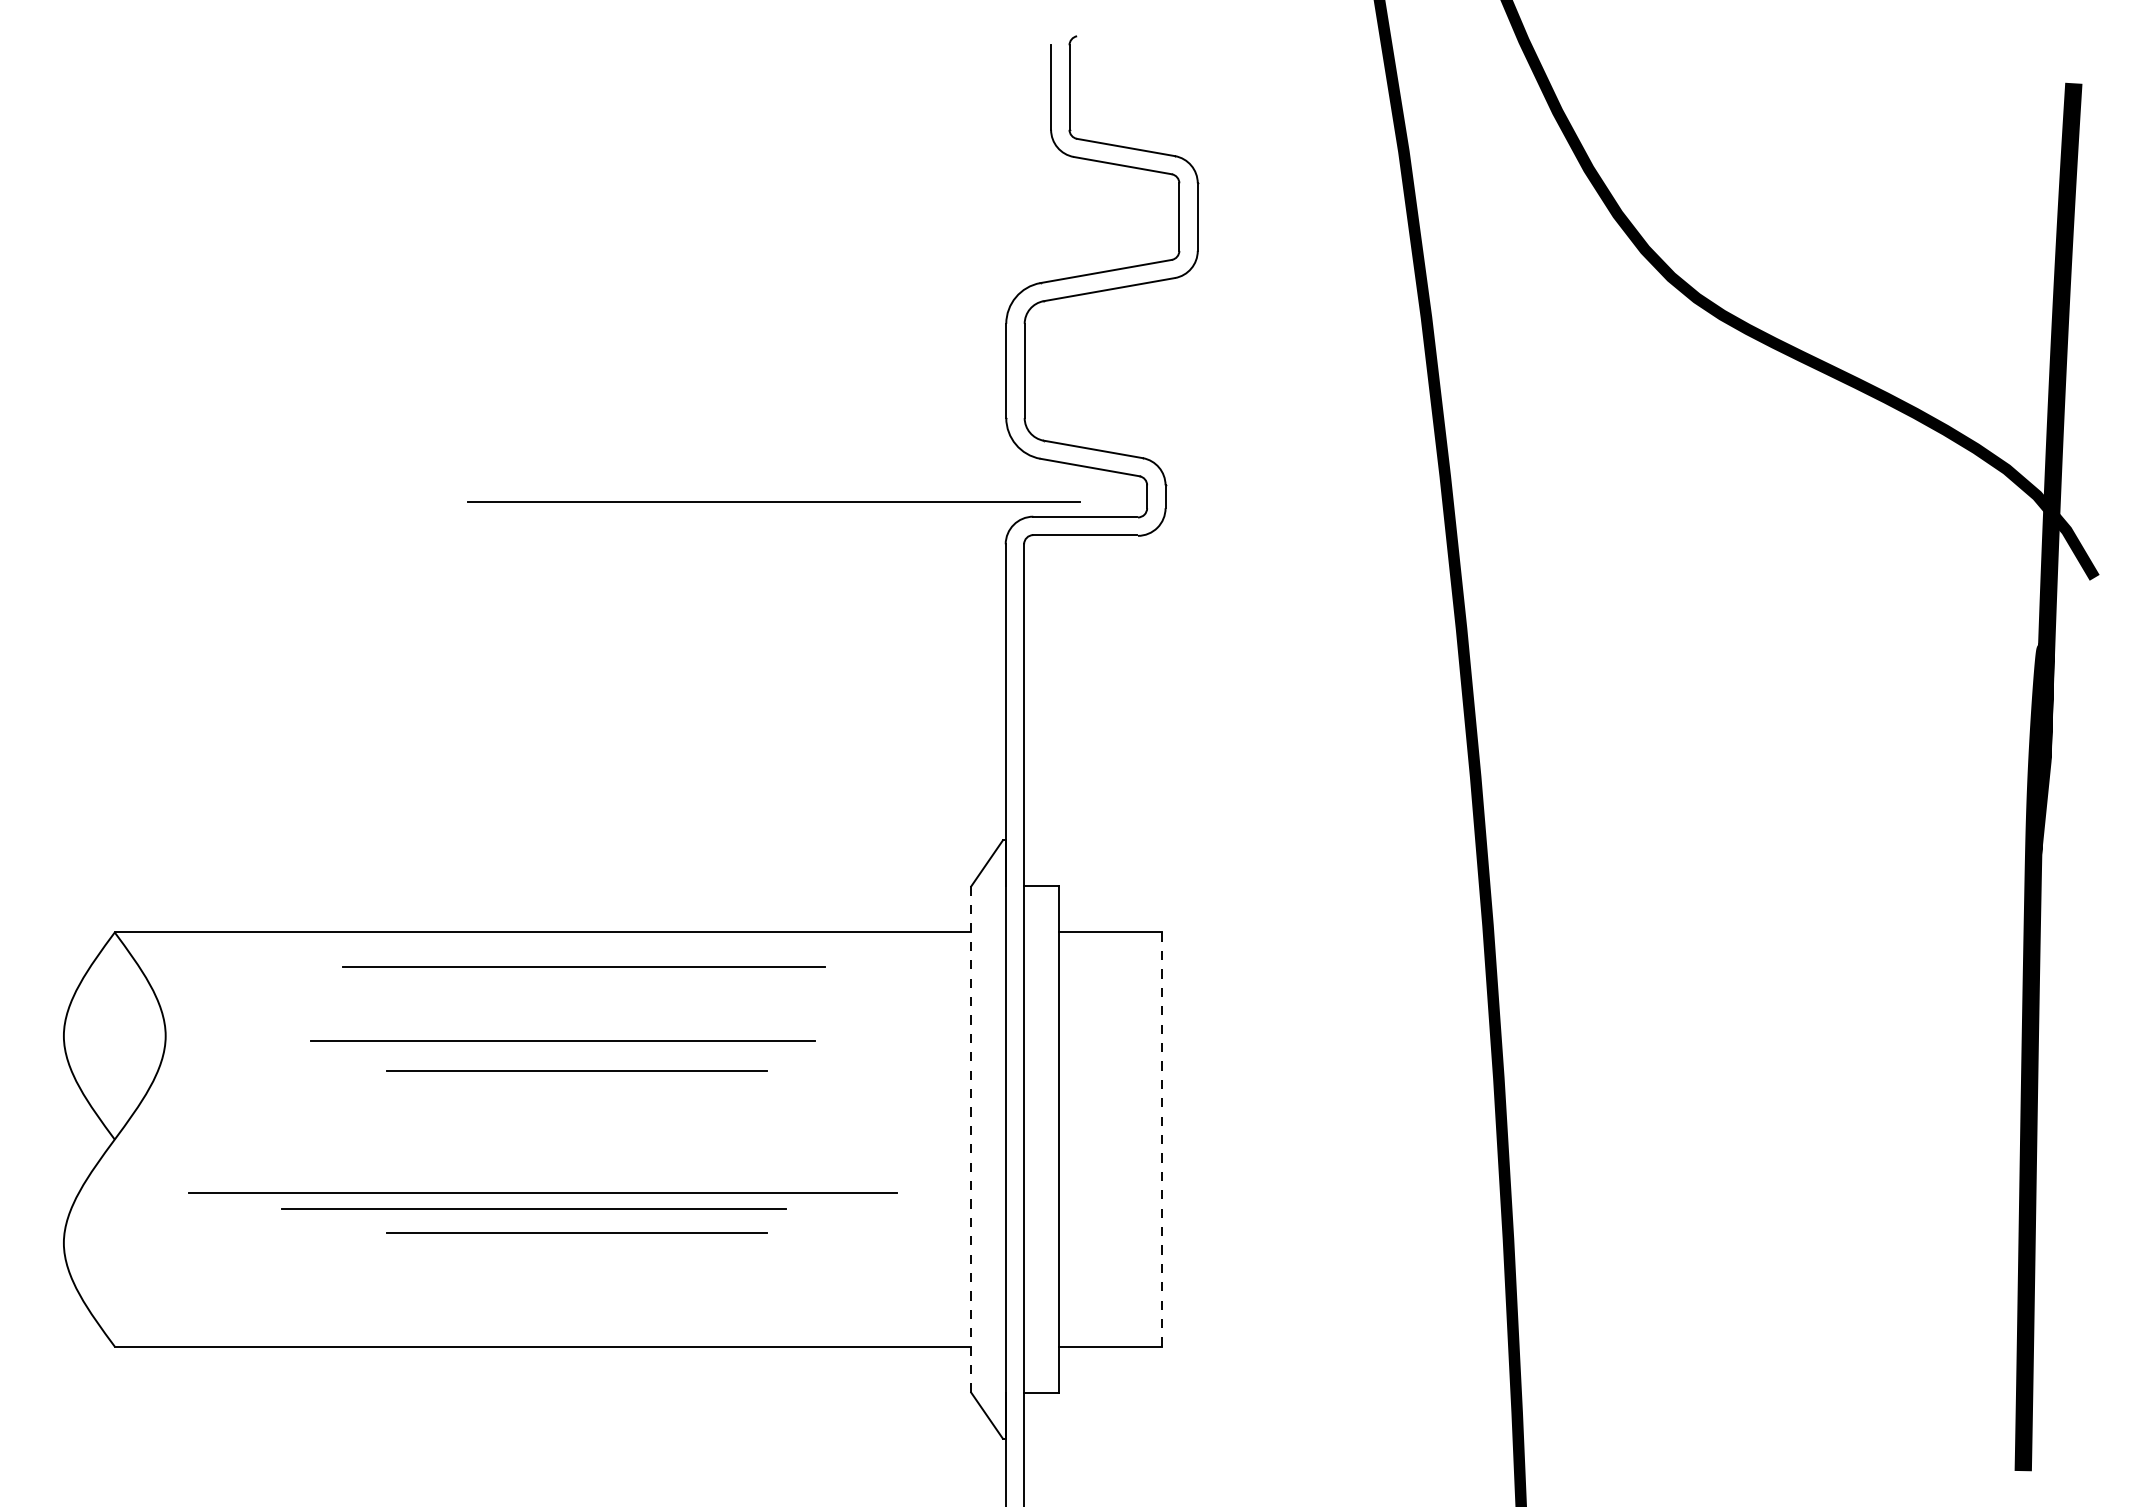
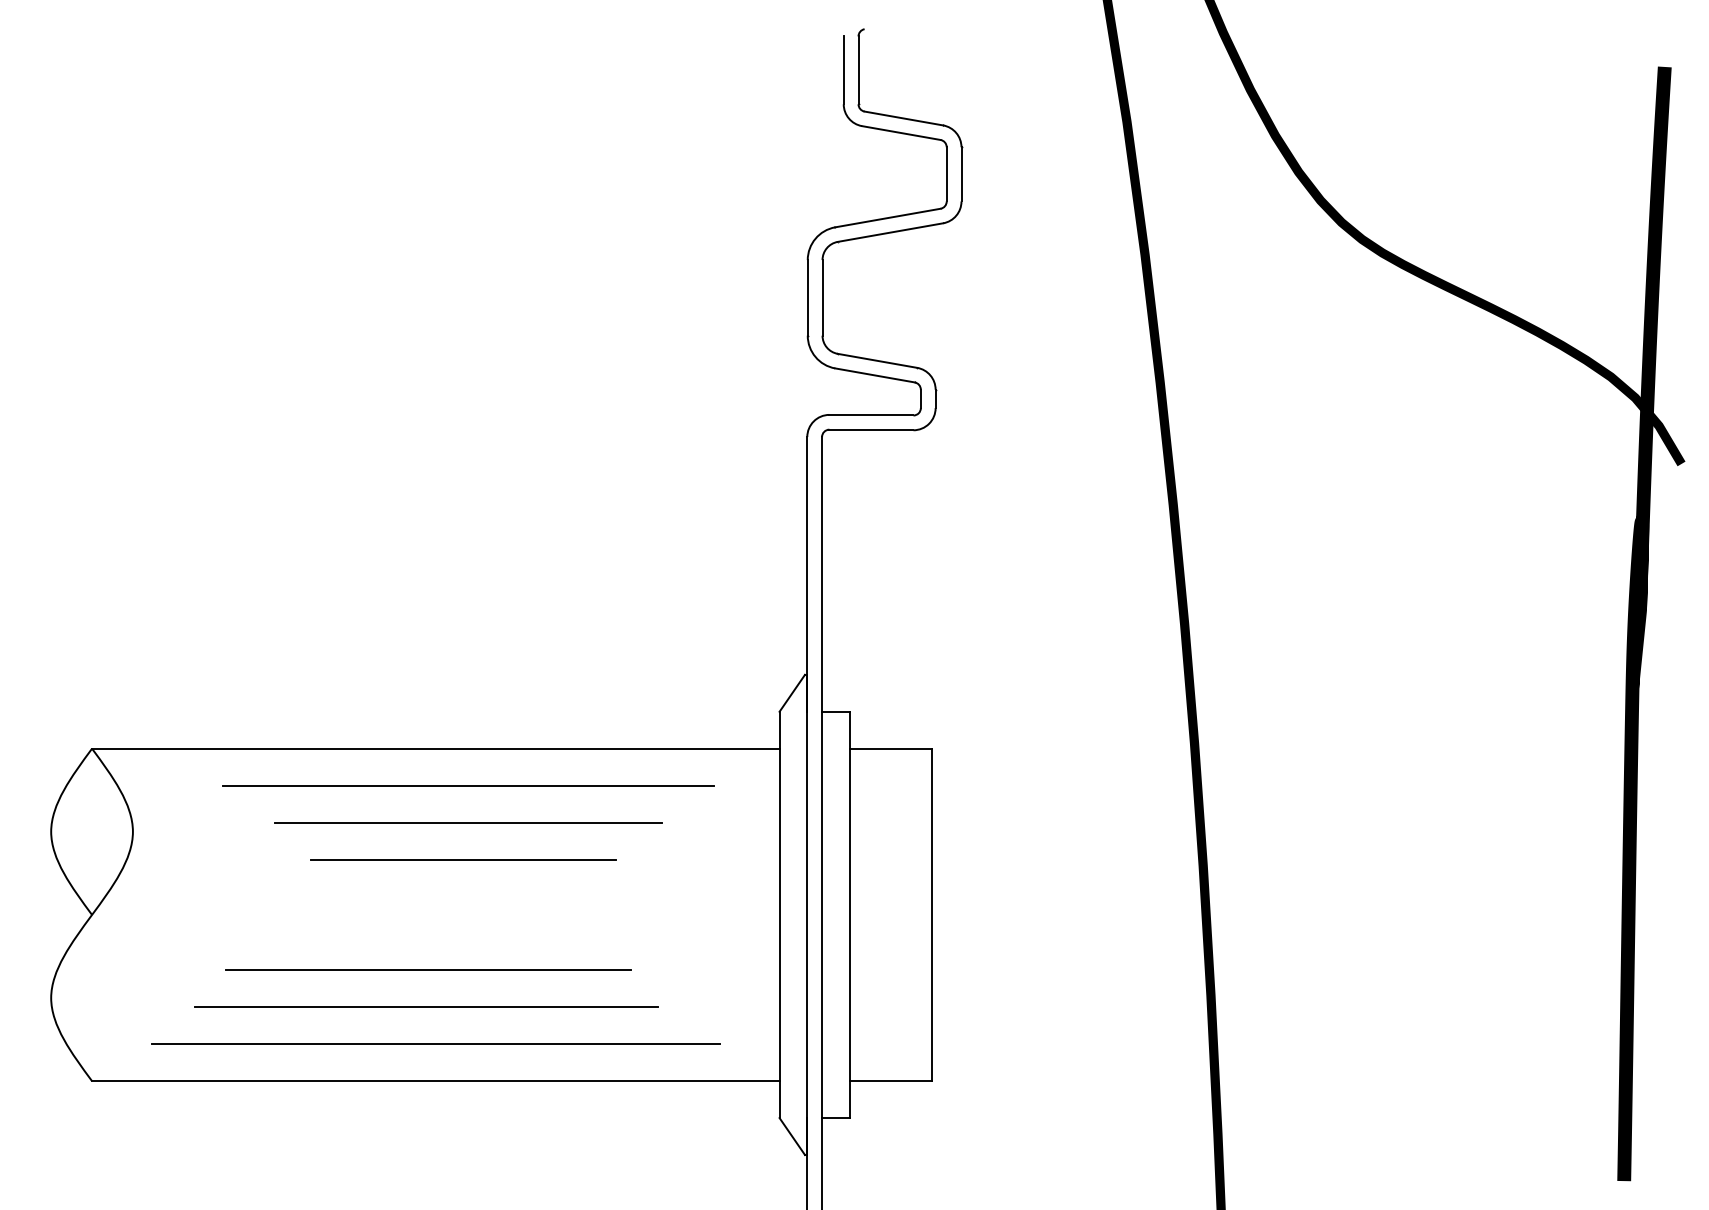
line: (773, 501) -> (468, 785), moved
line: (583, 966) -> (468, 822), moved
line: (562, 1040) -> (451, 835), removed
line: (971, 1140) -> (779, 915), dashed -> solid
line: (1161, 1140) -> (932, 915), dashed -> solid
line: (542, 1192) -> (435, 1044), moved
line: (576, 1232) -> (462, 989), removed
line: (530, 1254) -> (425, 1007), added

